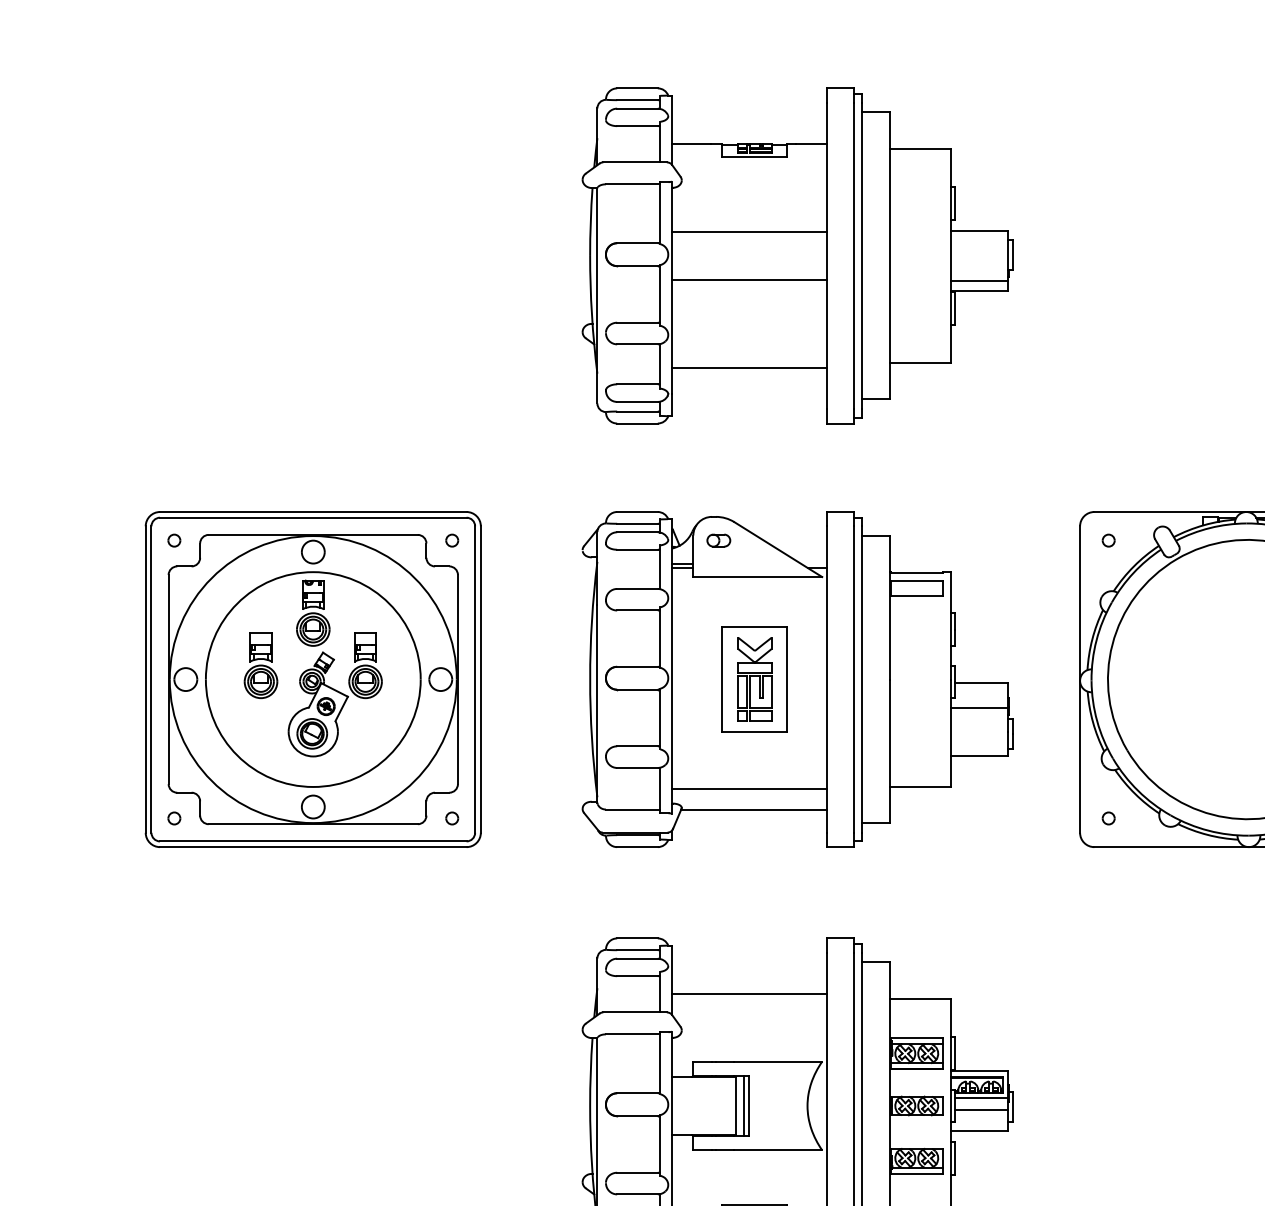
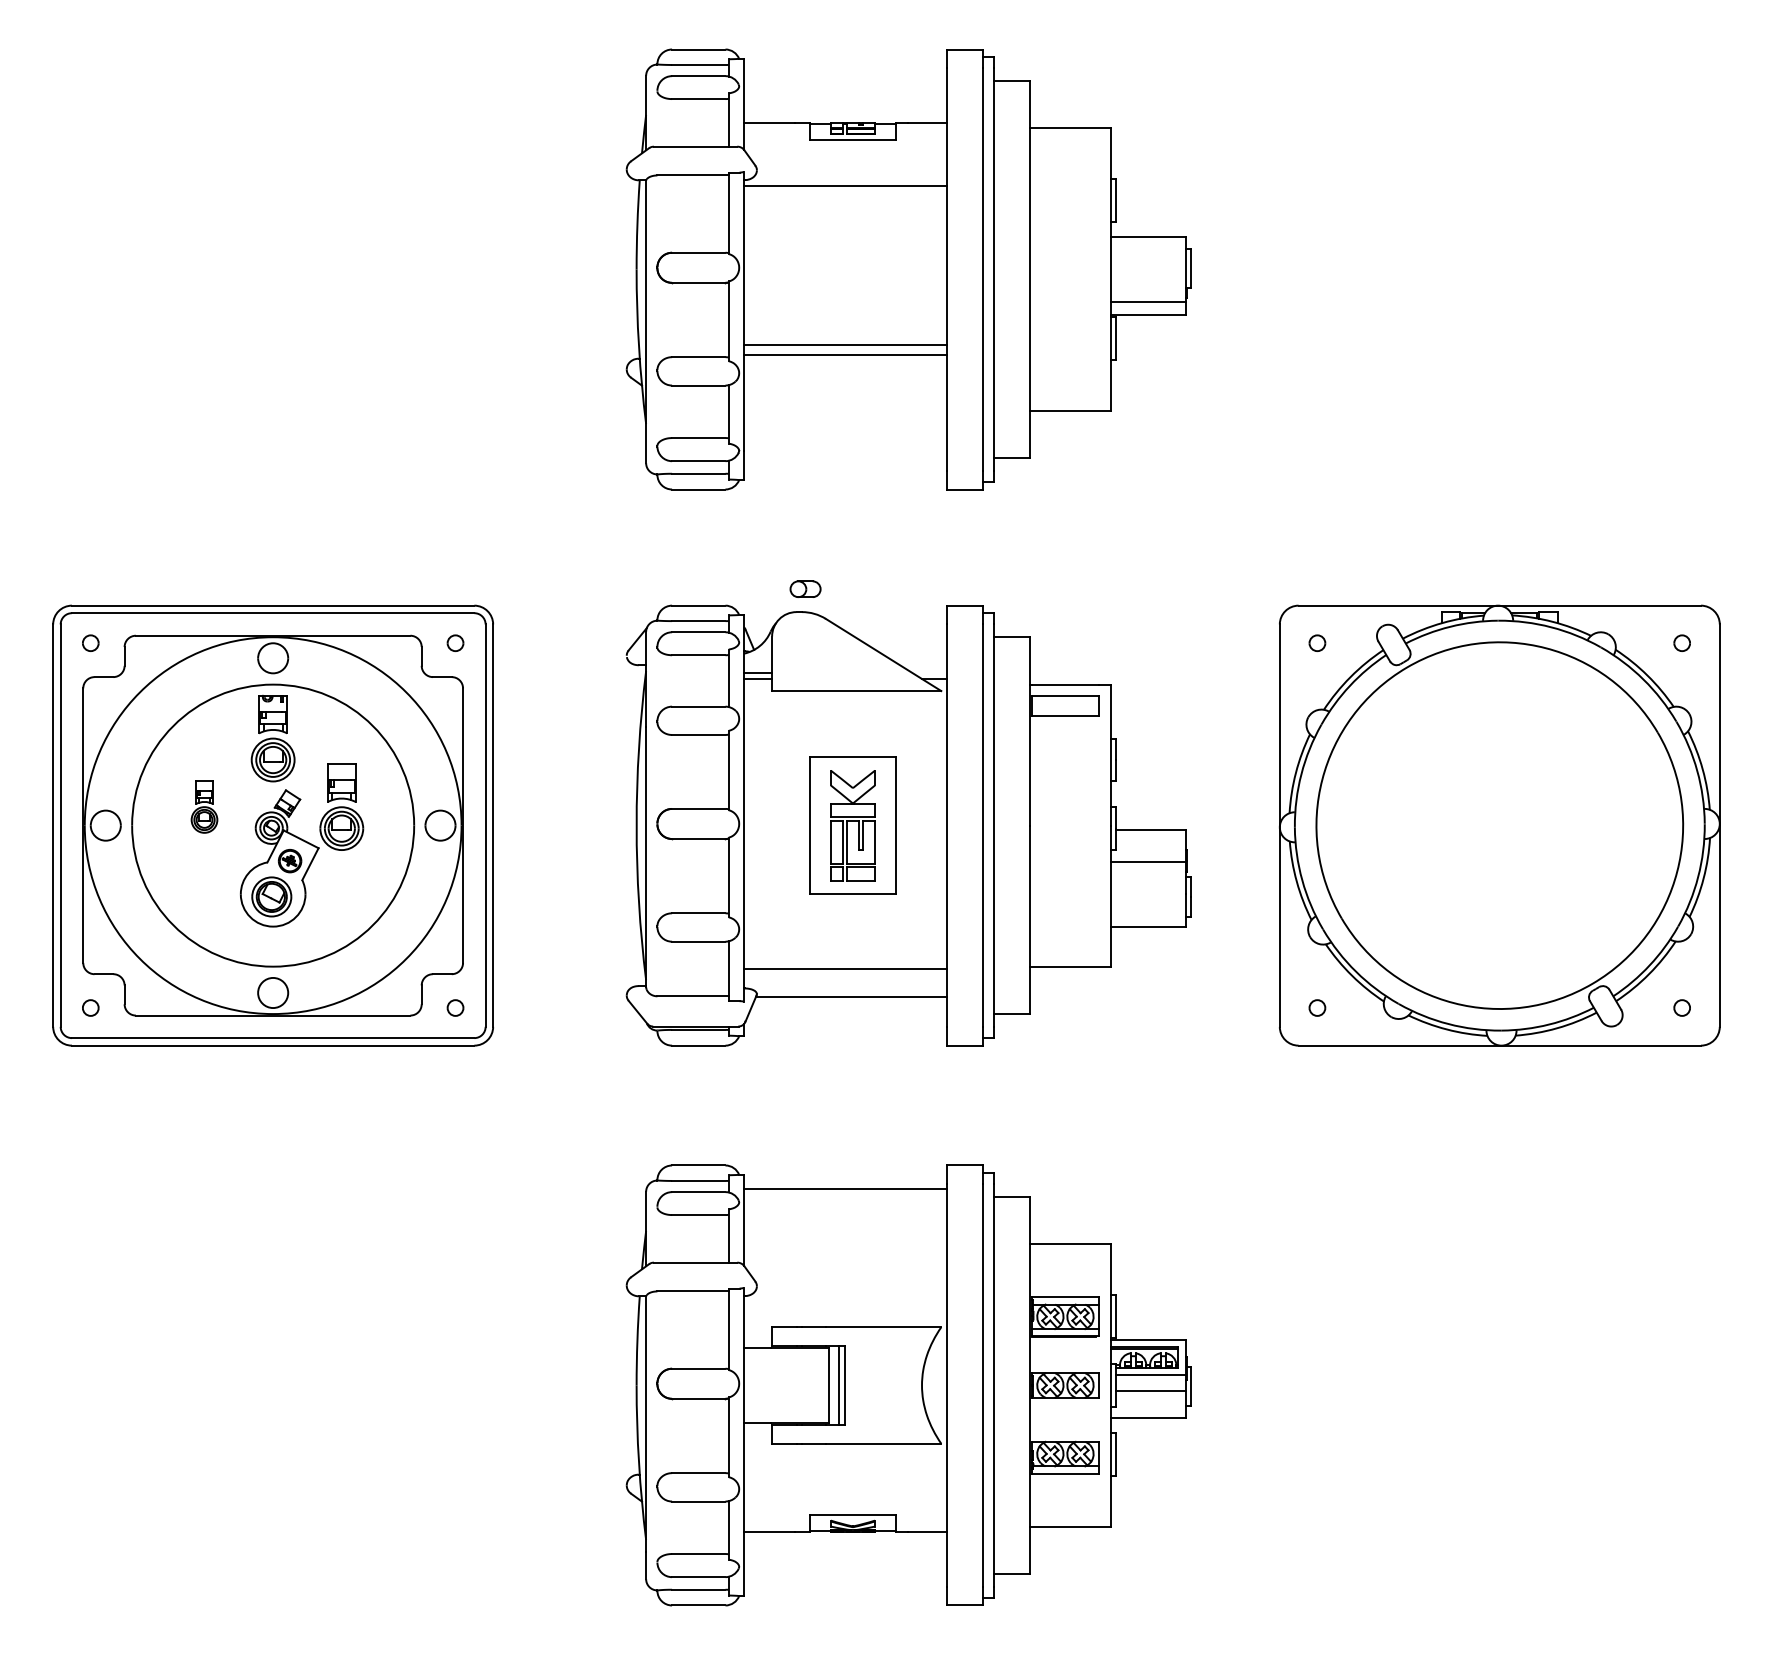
line: (748, 231) -> (844, 185), moved
line: (748, 280) -> (844, 355), moved
line: (748, 367) -> (844, 345), moved
part: (718, 540) -> (805, 588), moved
part: (261, 664) -> (204, 806), size x0.6
line: (748, 994) -> (844, 1188), moved

